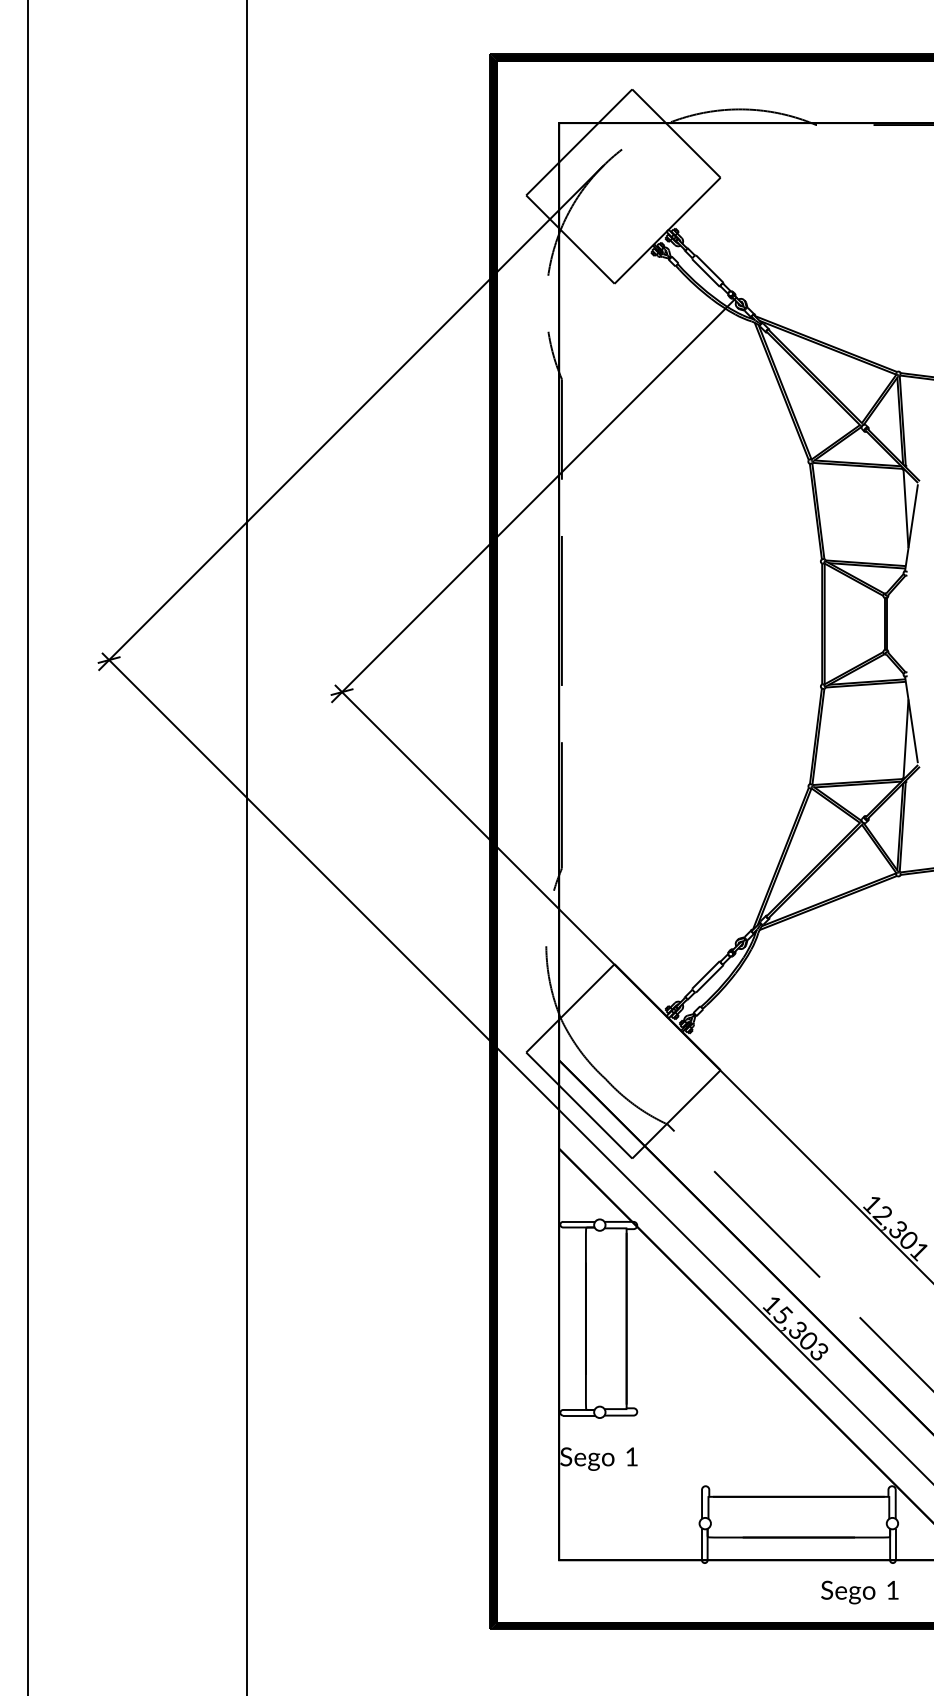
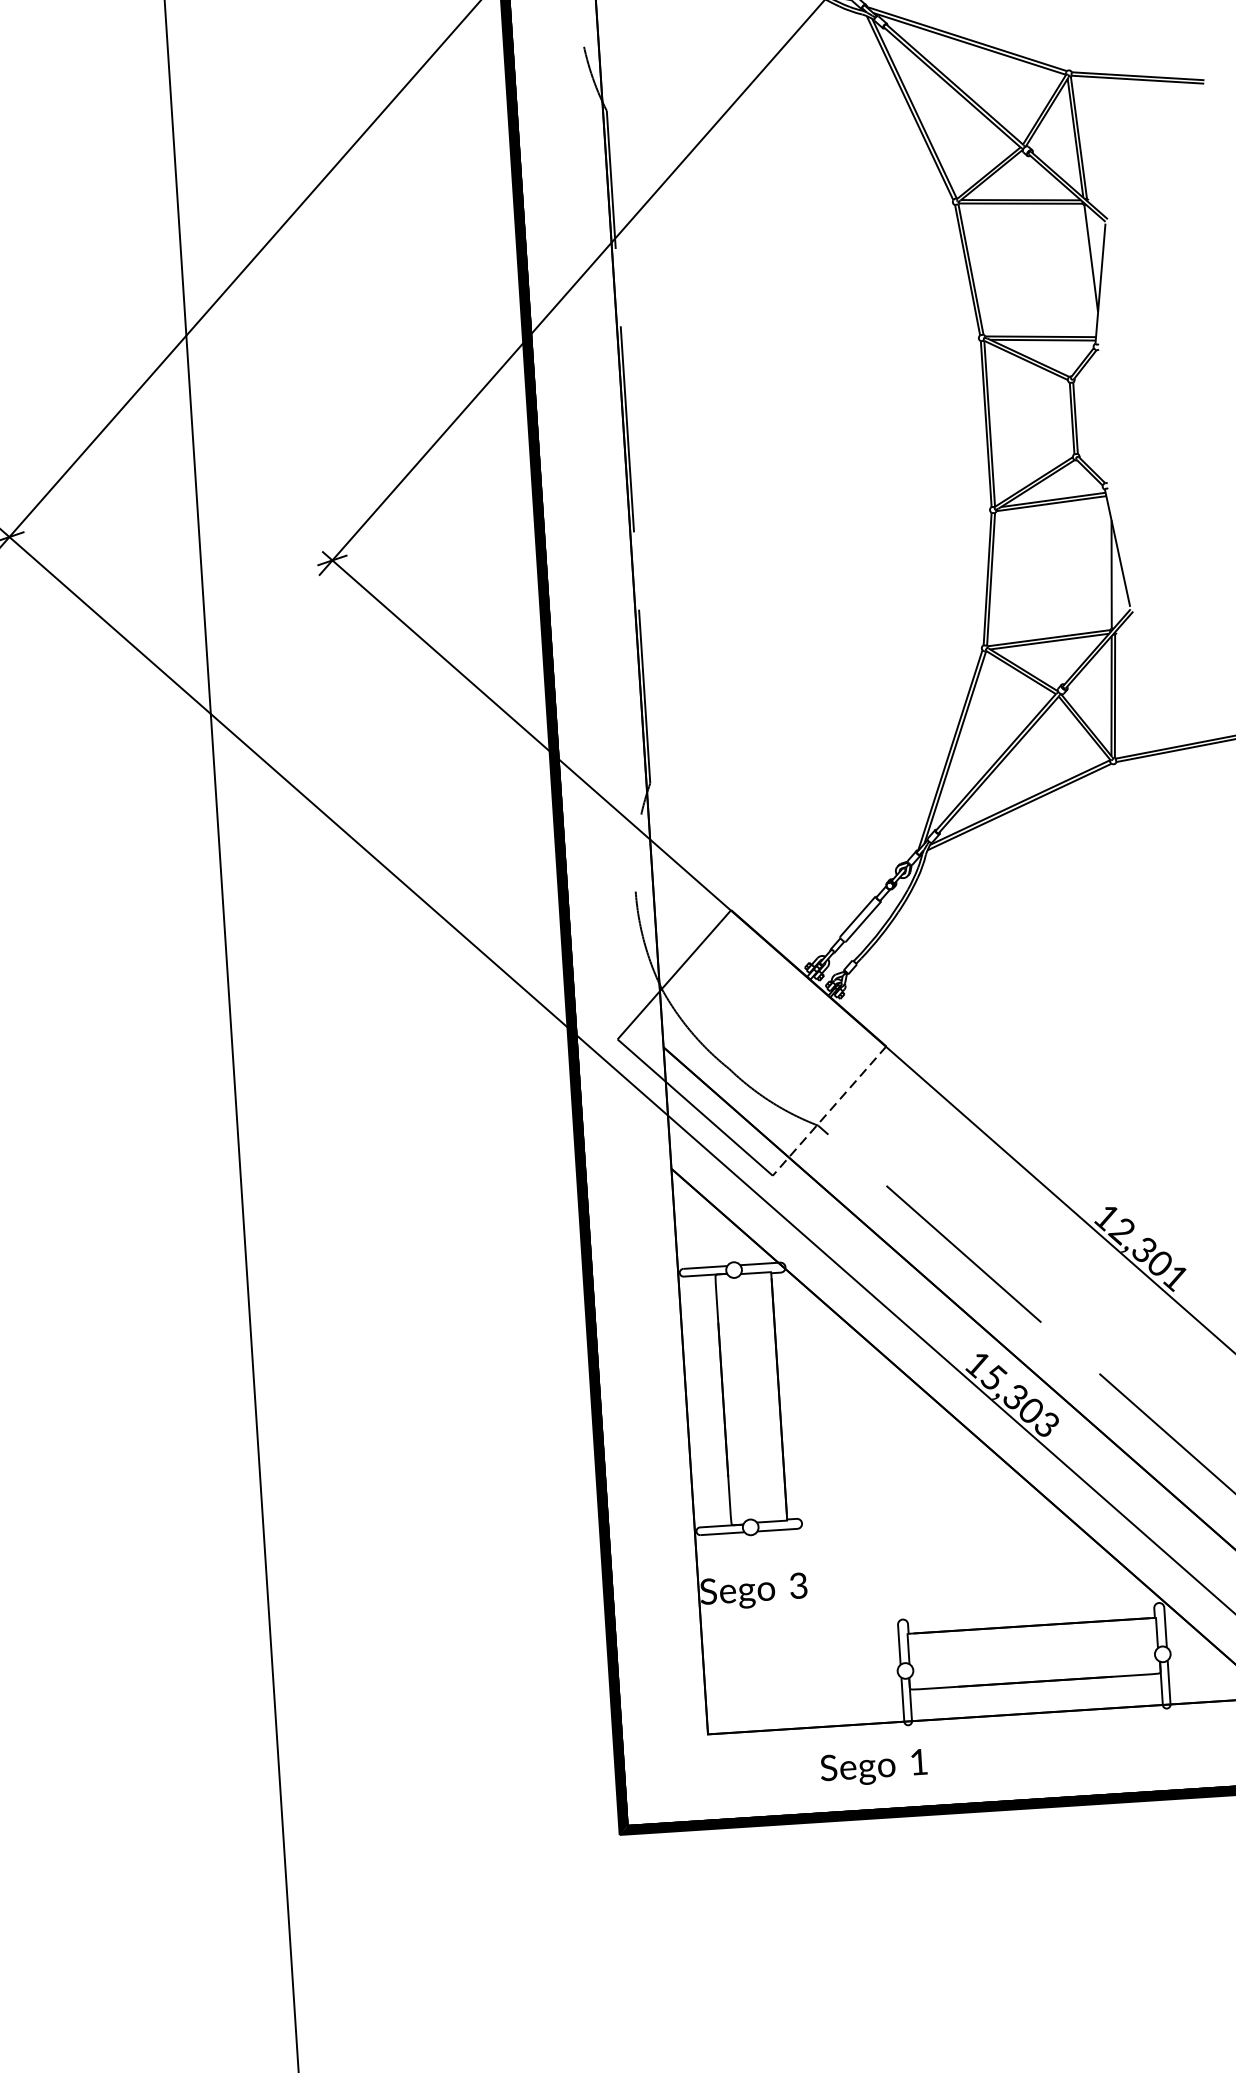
line: (676, 1114) -> (829, 1111), solid -> dashed
text: (631, 1456) -> (798, 1585), 1 -> 3
text: (859, 1592) -> (873, 1768), moved

